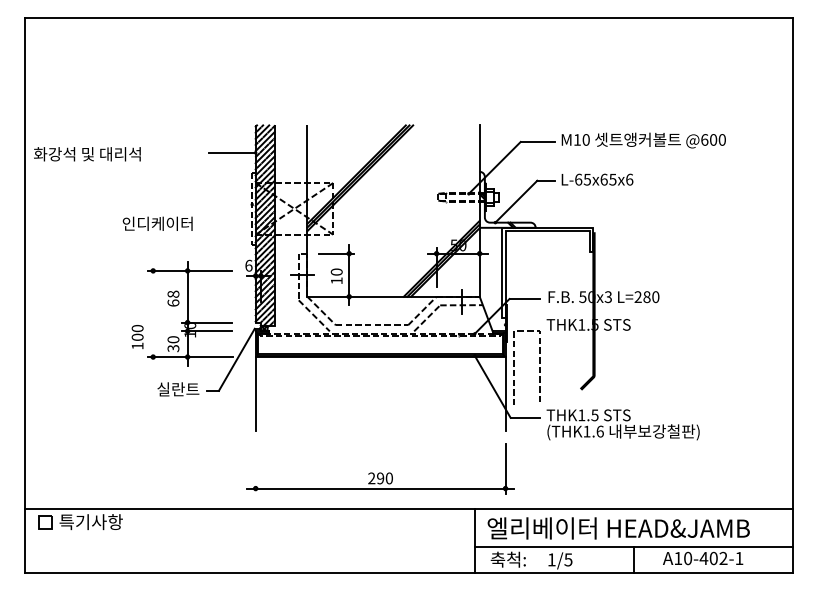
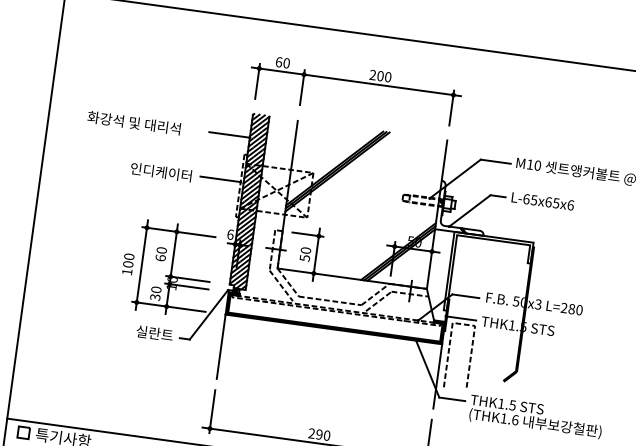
part: (367, 73) -> (356, 82), added
text: (87, 154) -> (134, 123), moved
line: (228, 204) -> (220, 179), added
text: (157, 223) -> (161, 171), moved
text: (336, 280) -> (304, 257), 10 -> 50
text: (173, 293) -> (161, 249), 68 -> 60
line: (153, 313) -> (142, 264), added
line: (522, 324) -> (460, 318), added
text: (137, 336) -> (128, 263), moved
line: (255, 468) -> (212, 411), added

